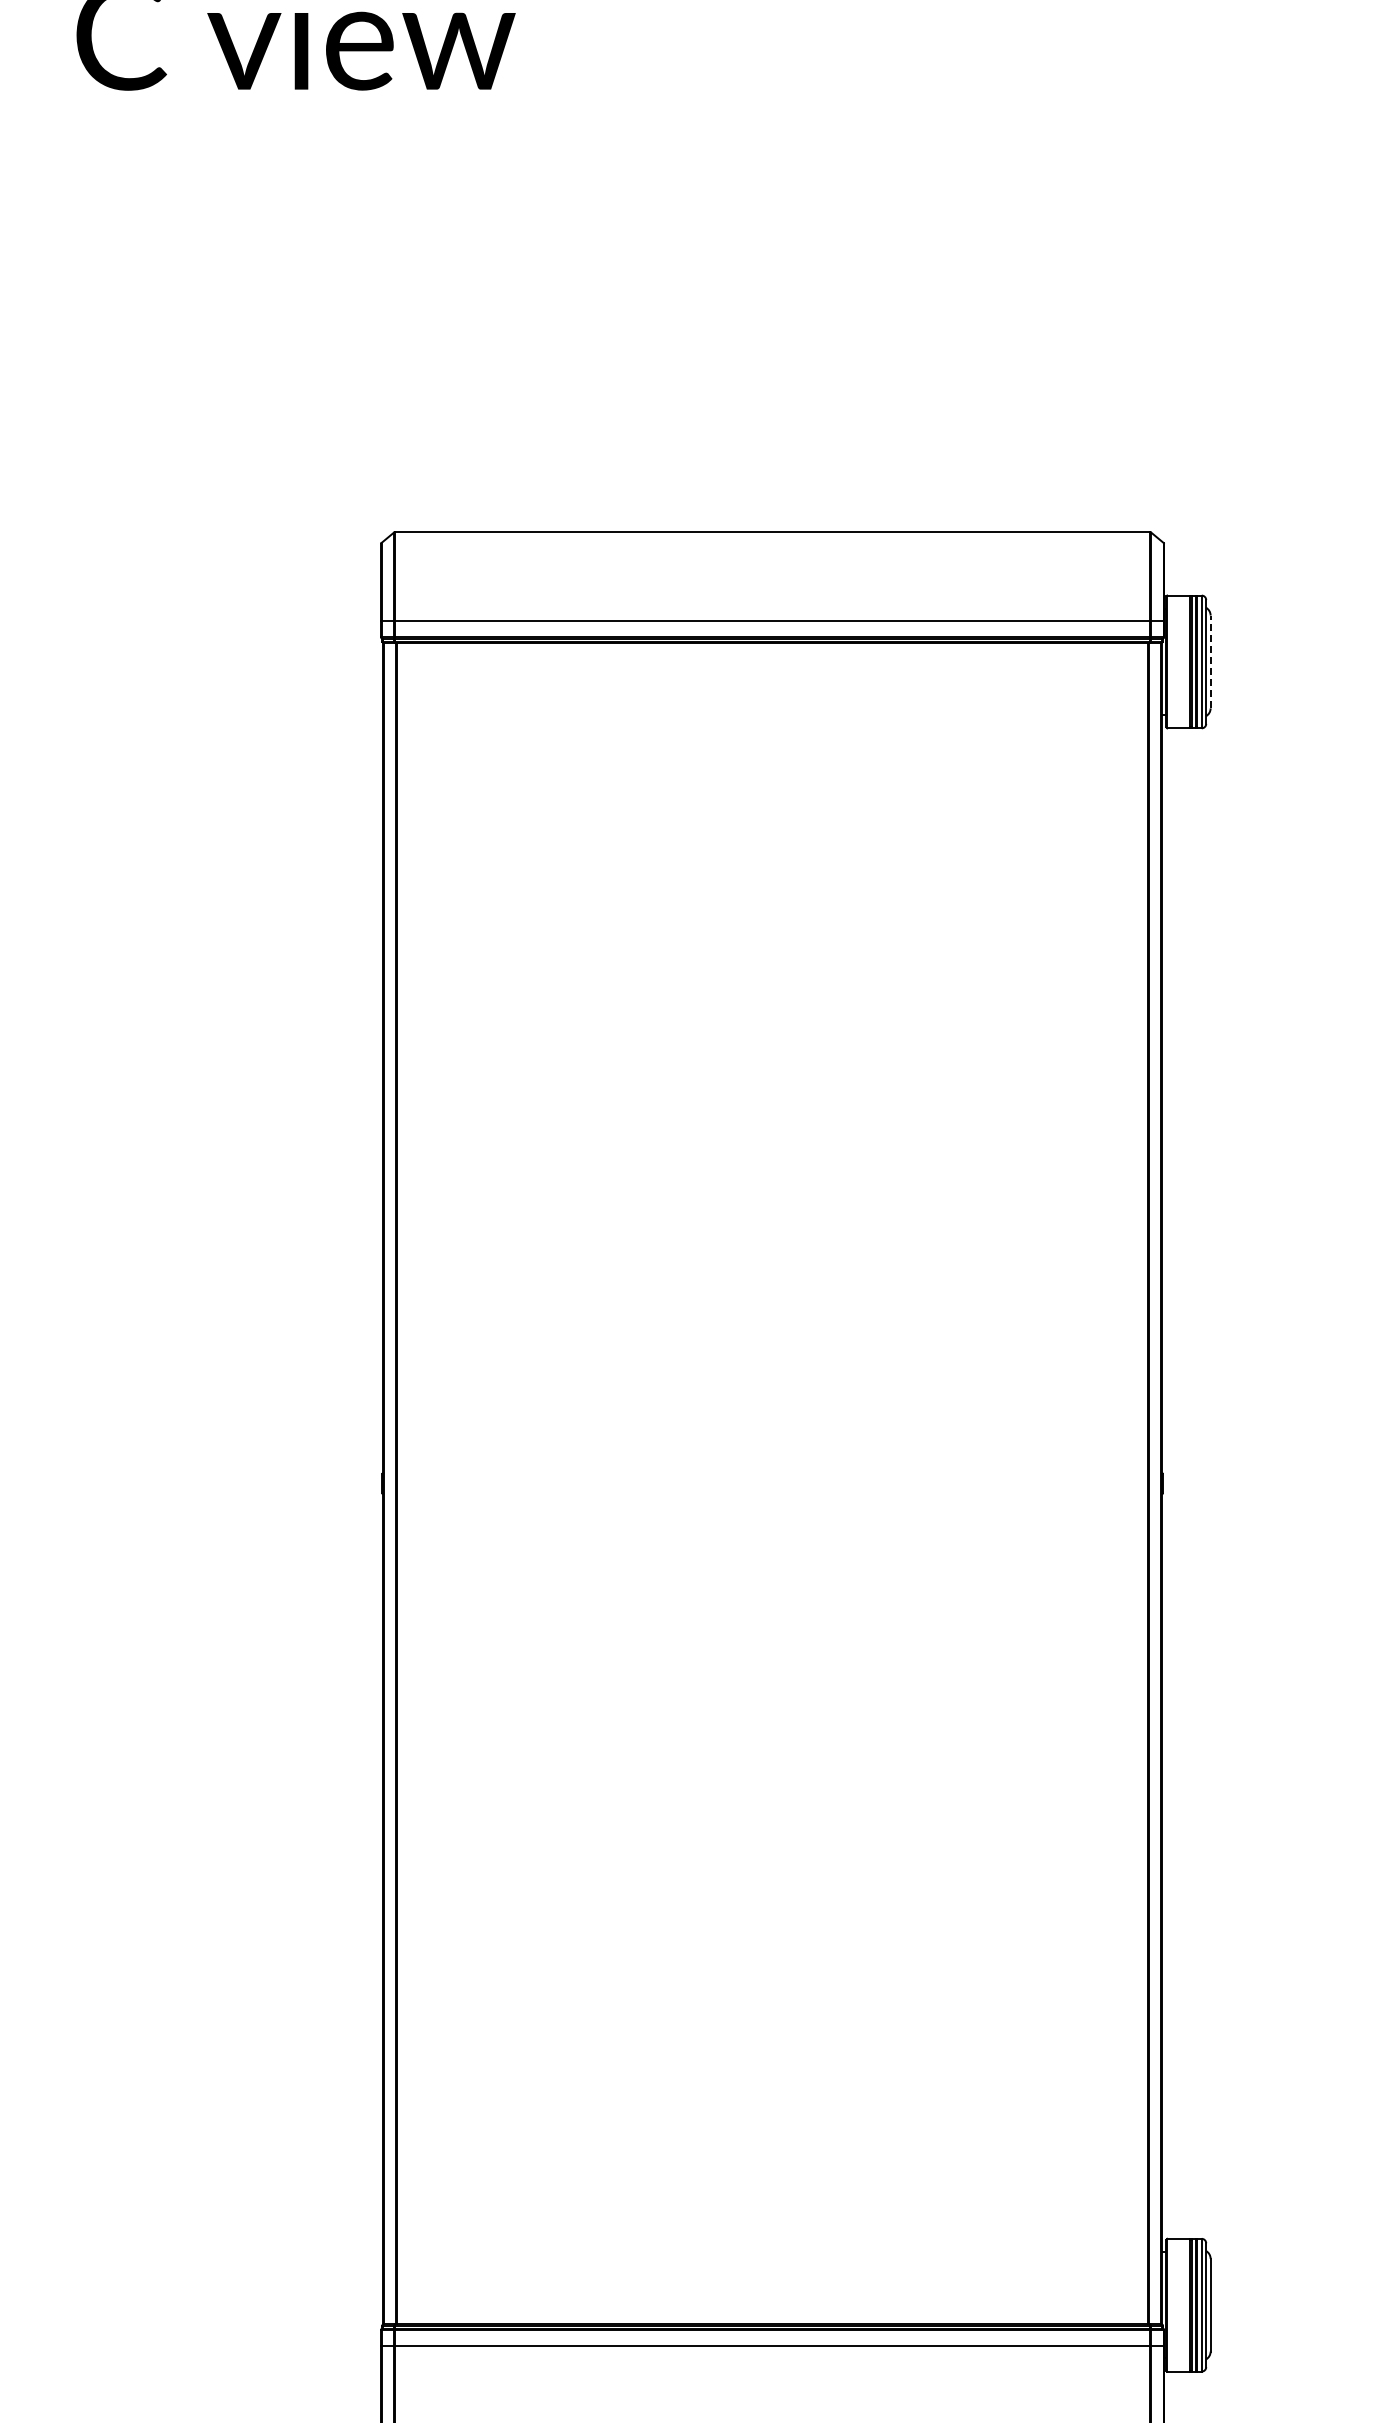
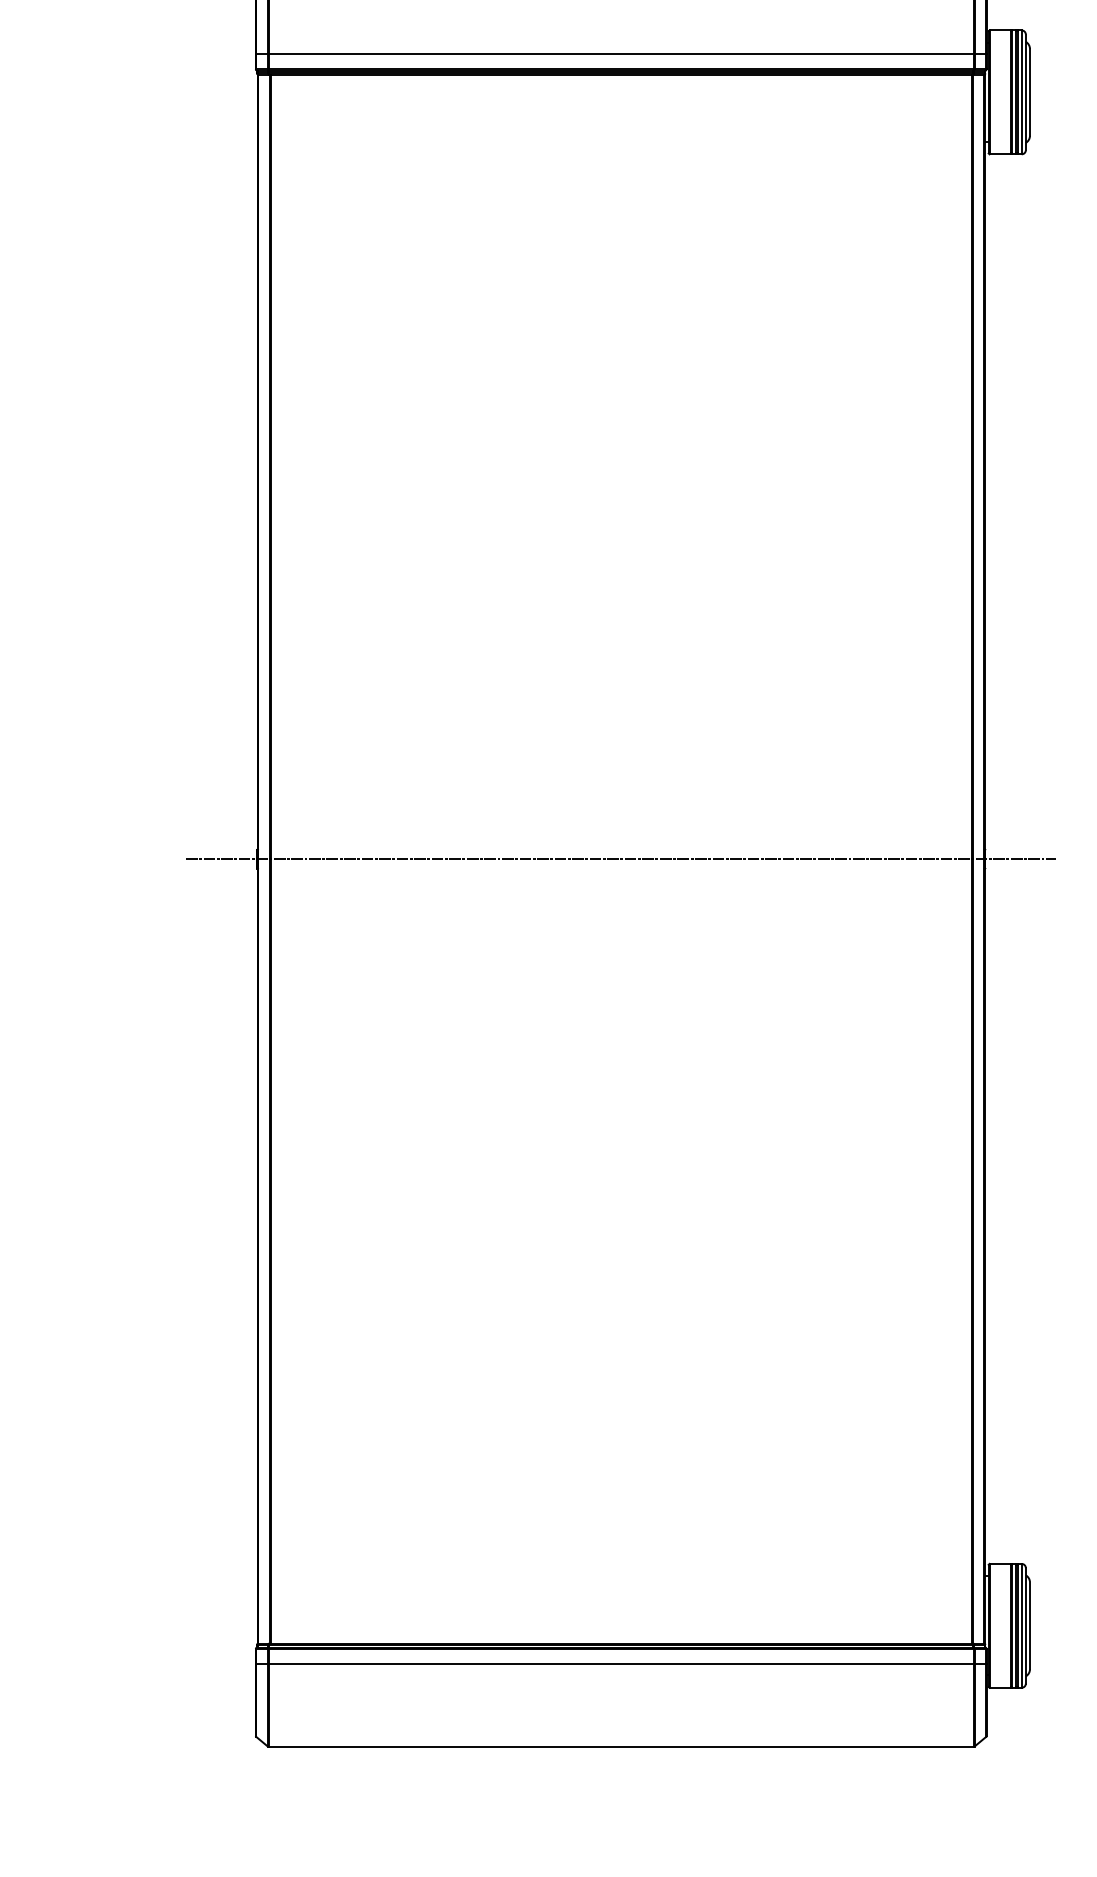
line: (1210, 661) -> (1029, 91), dashed -> solid
line: (772, 1483) -> (621, 859), added

